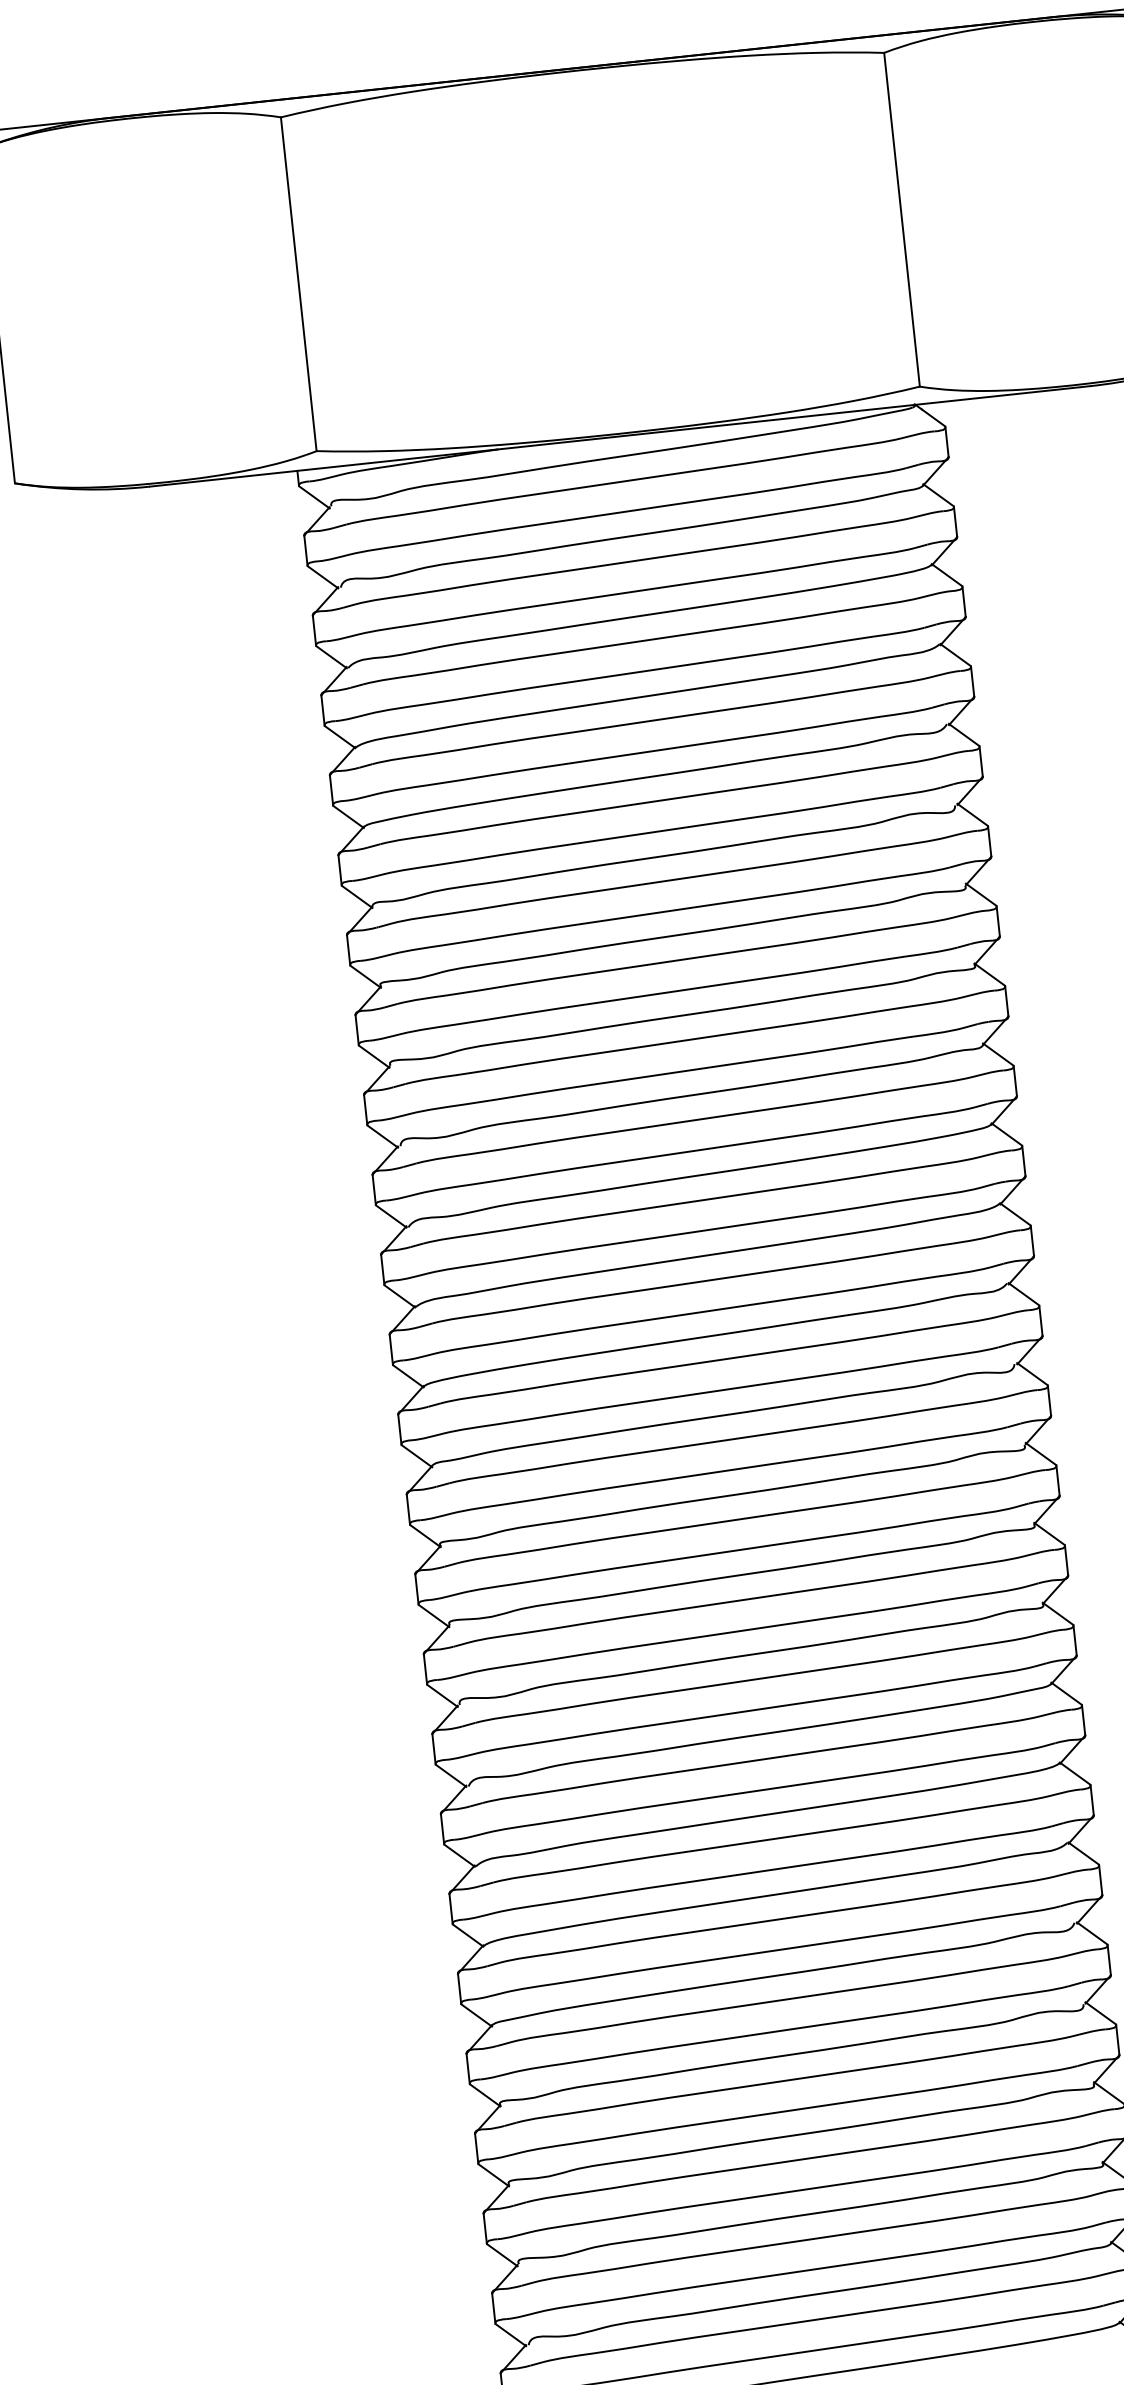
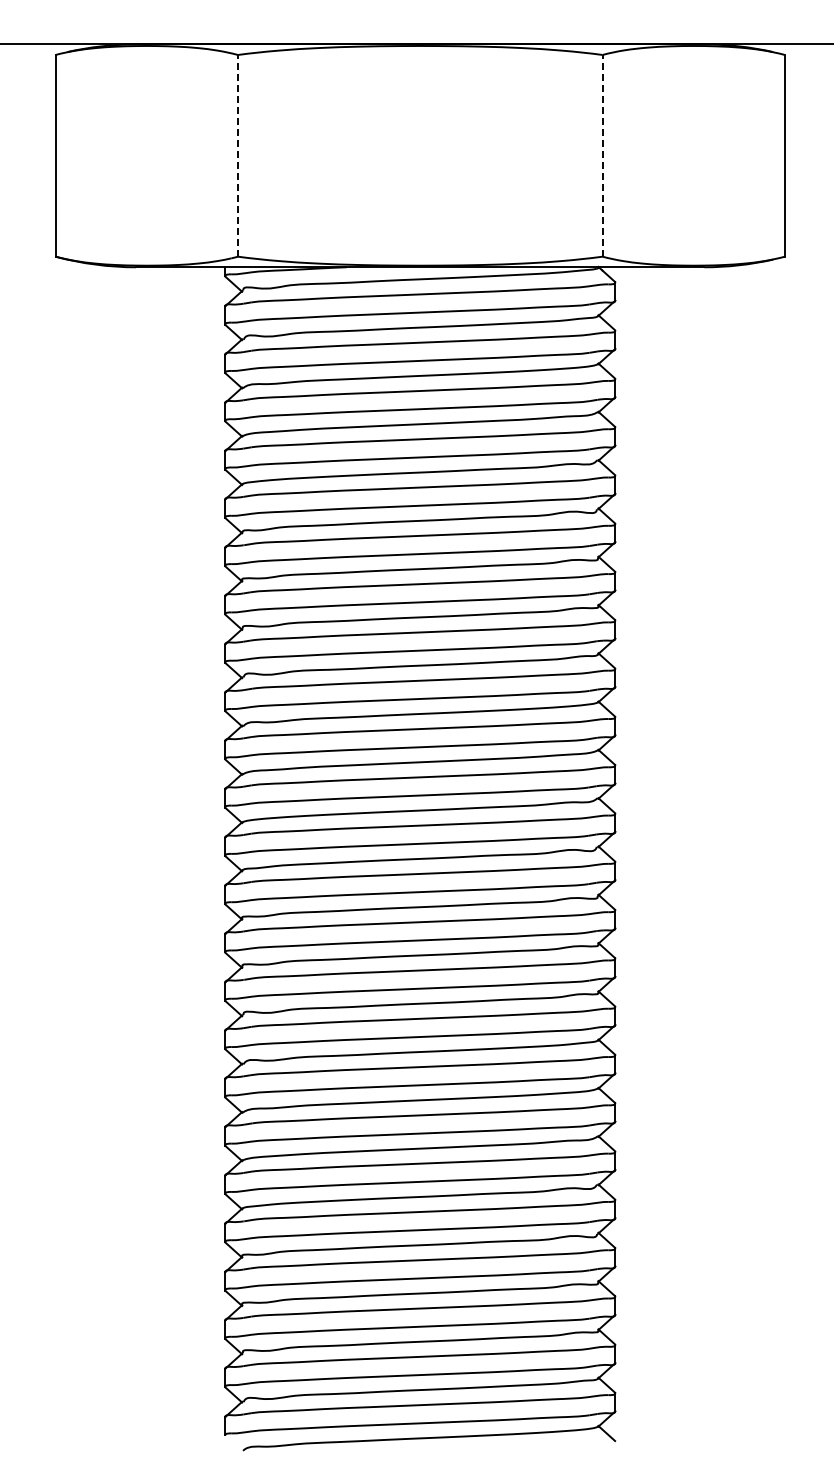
line: (901, 219) -> (602, 155), solid -> dashed
line: (297, 283) -> (237, 155), solid -> dashed

